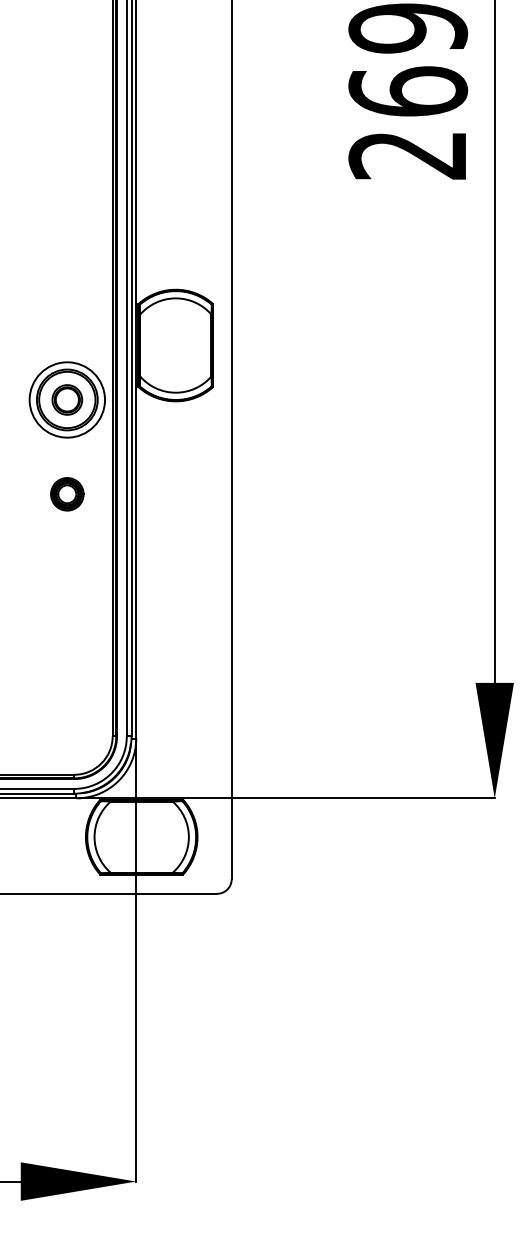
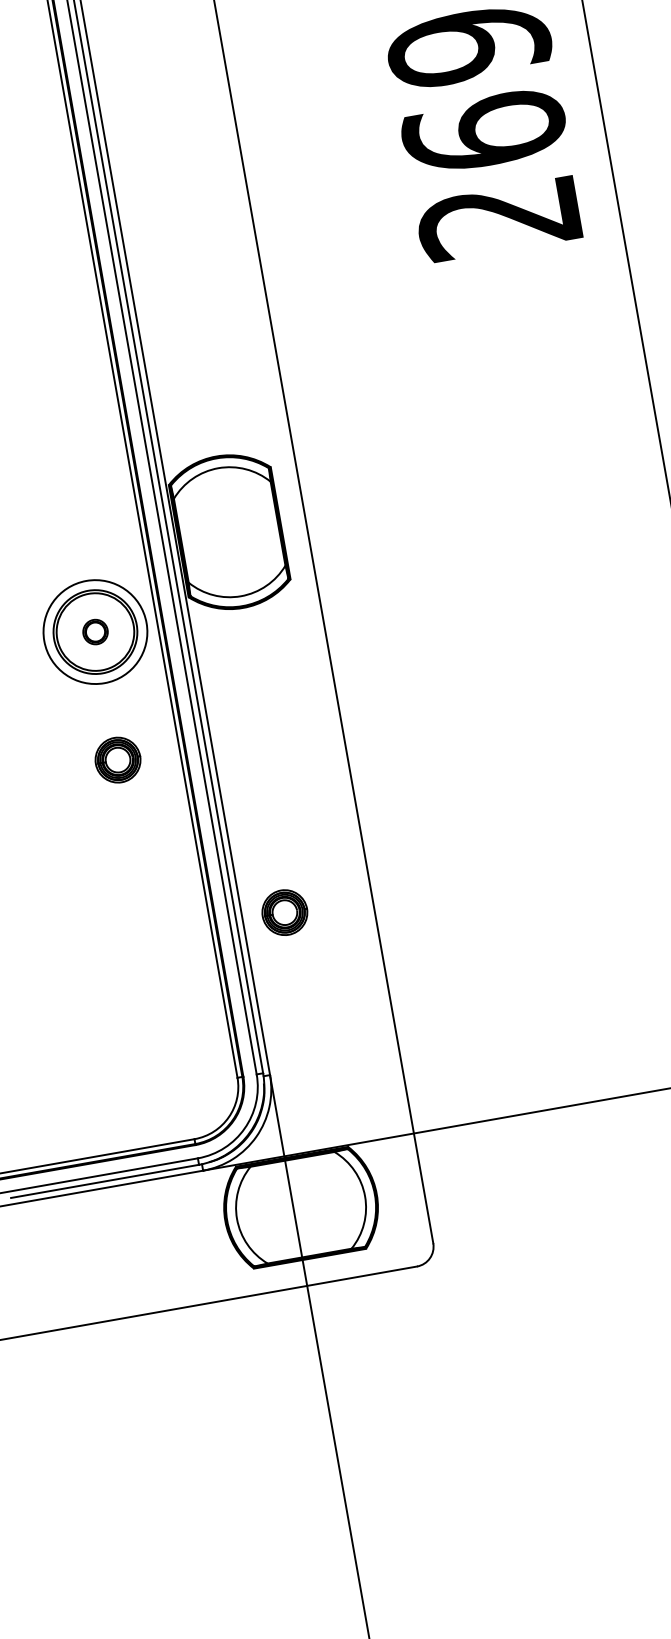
part: (67, 399) -> (95, 631), size x0.6
part: (167, 624) -> (285, 912), added

